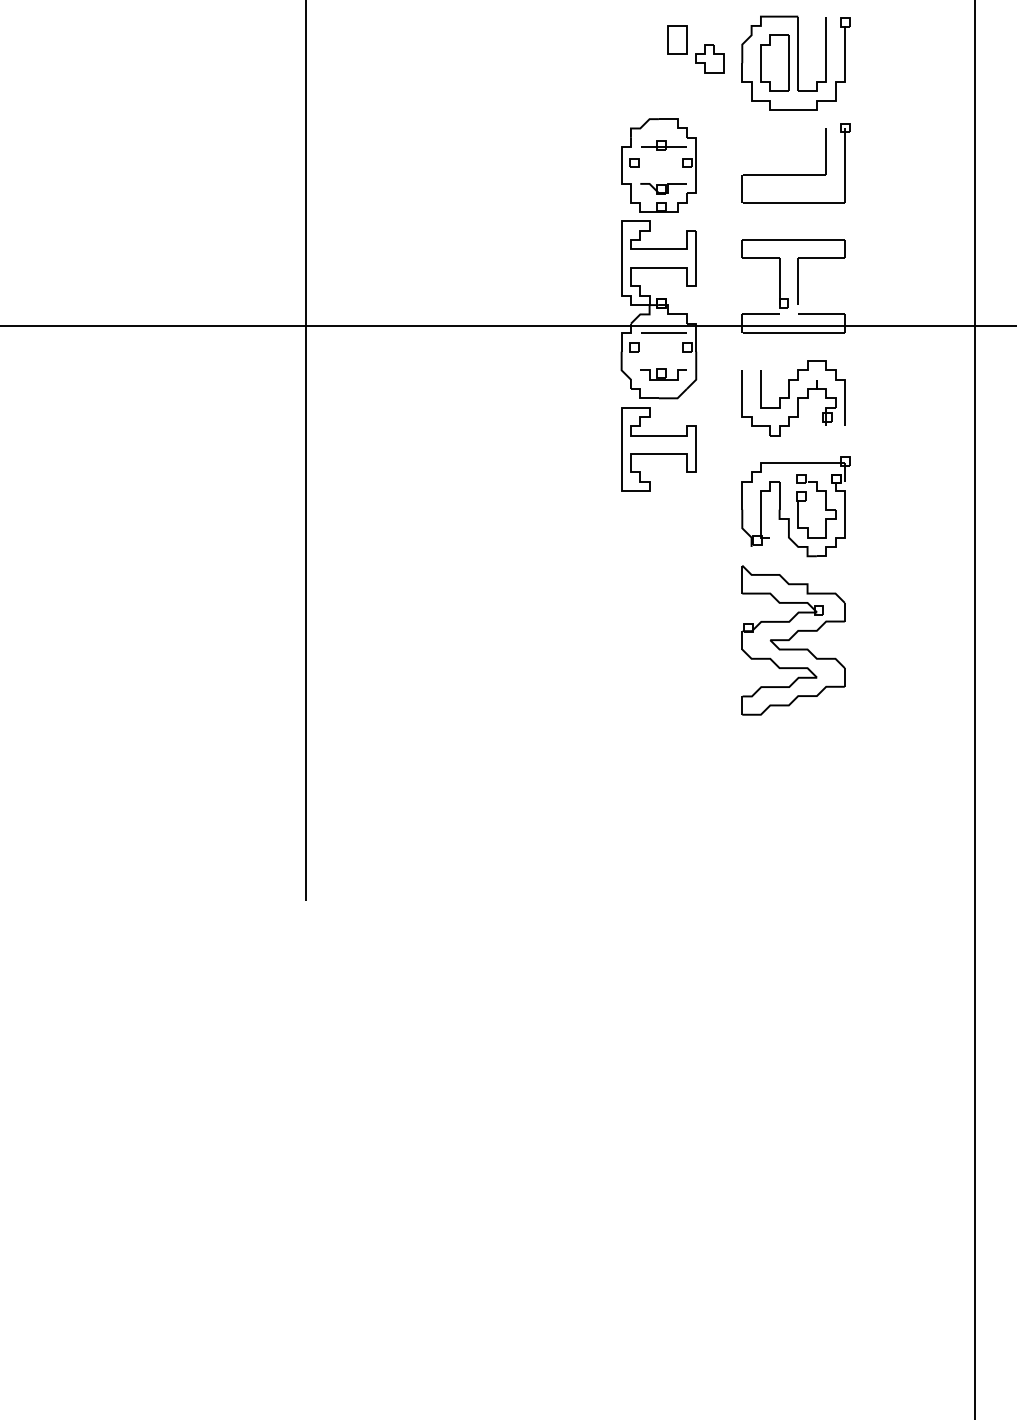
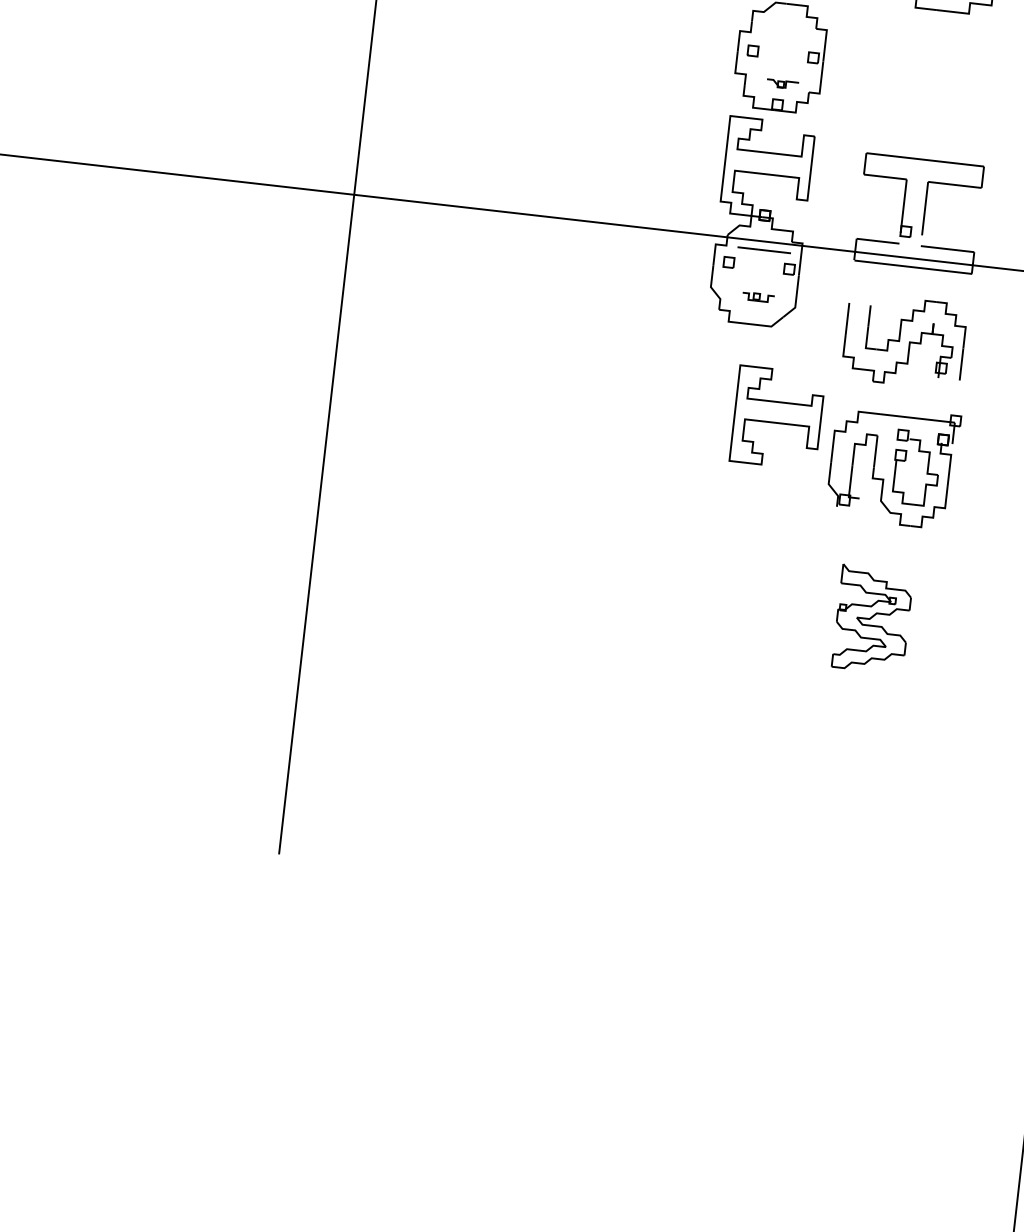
part: (663, 145) -> (788, 34), removed
part: (795, 174) -> (936, 85), removed
part: (663, 188) -> (782, 83), size x0.6
part: (663, 374) -> (758, 297), size x0.6
part: (658, 449) -> (777, 418), moved
part: (793, 640) -> (872, 619), size x0.6

